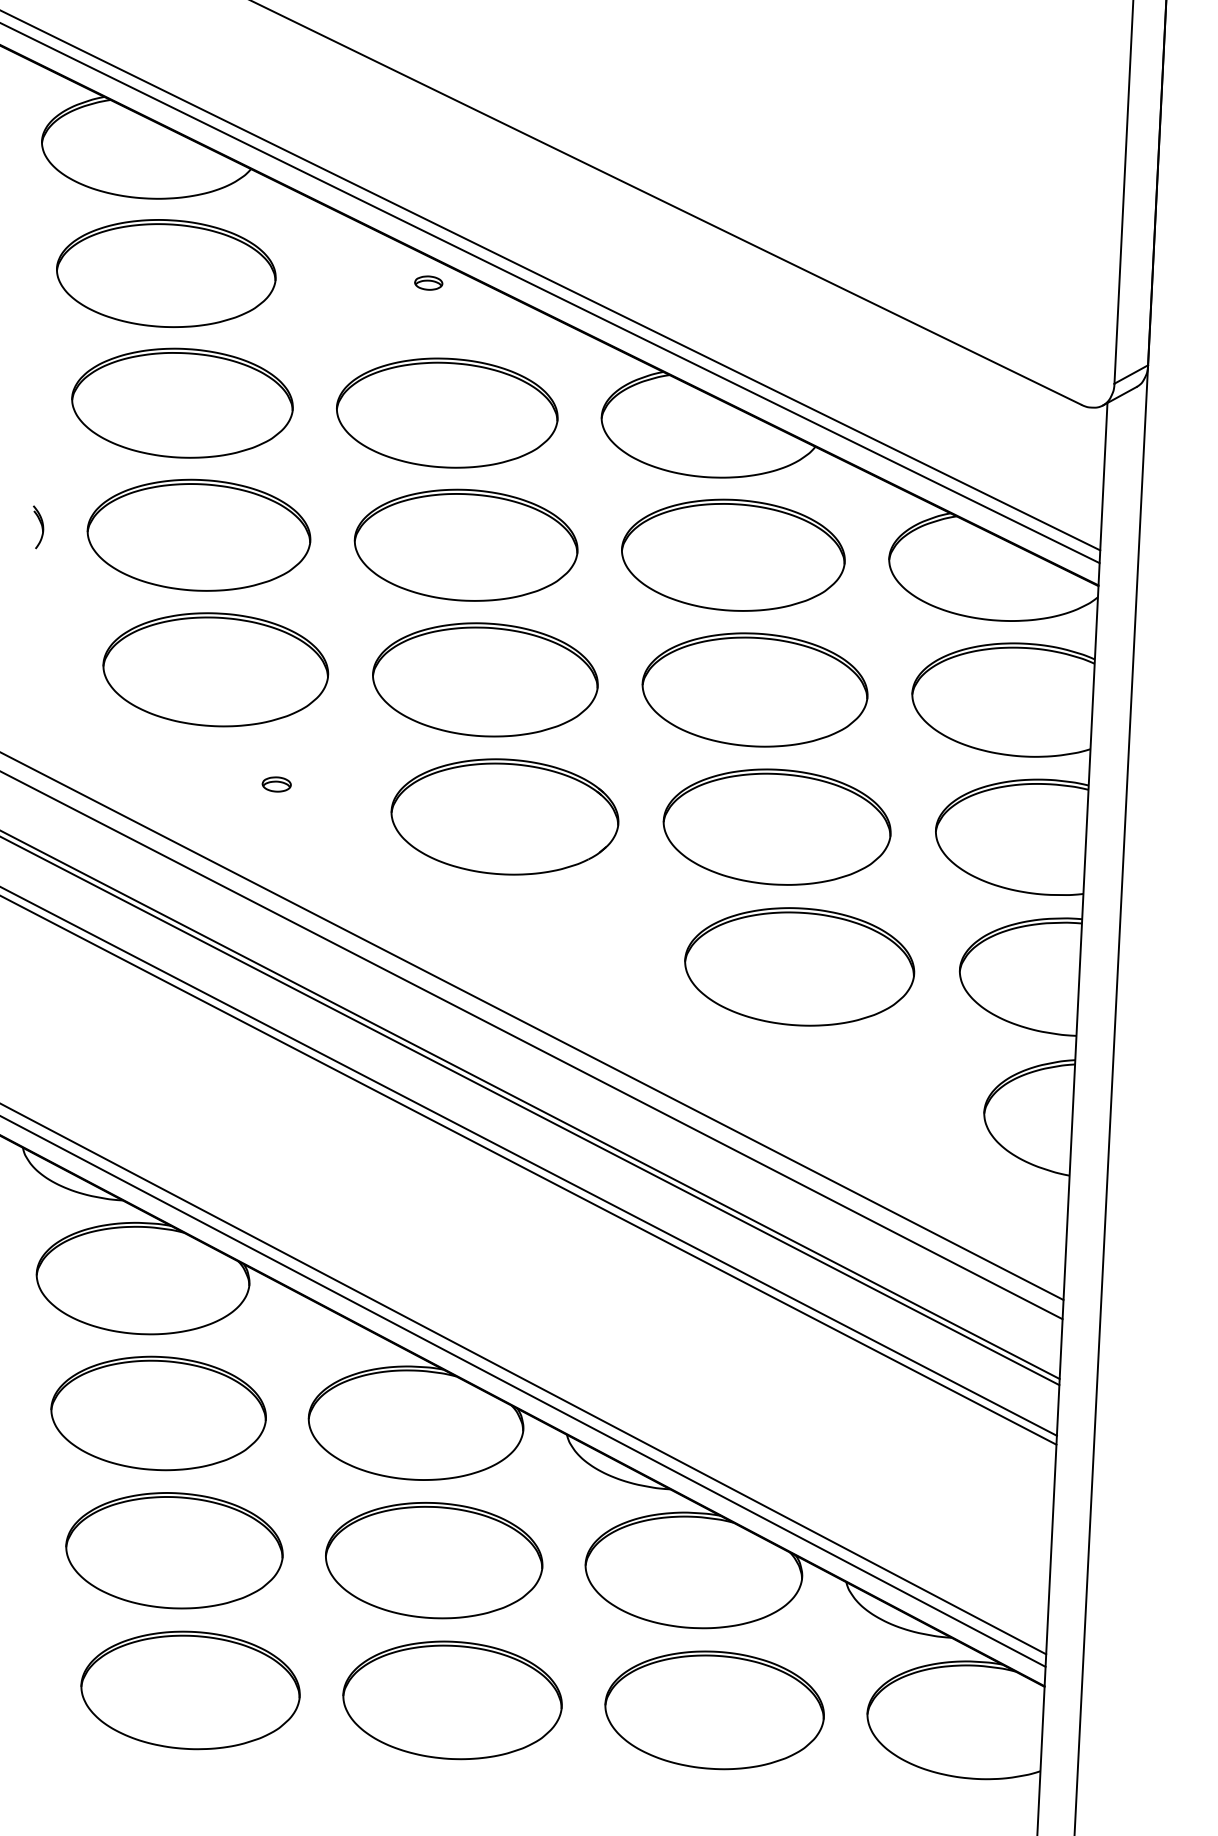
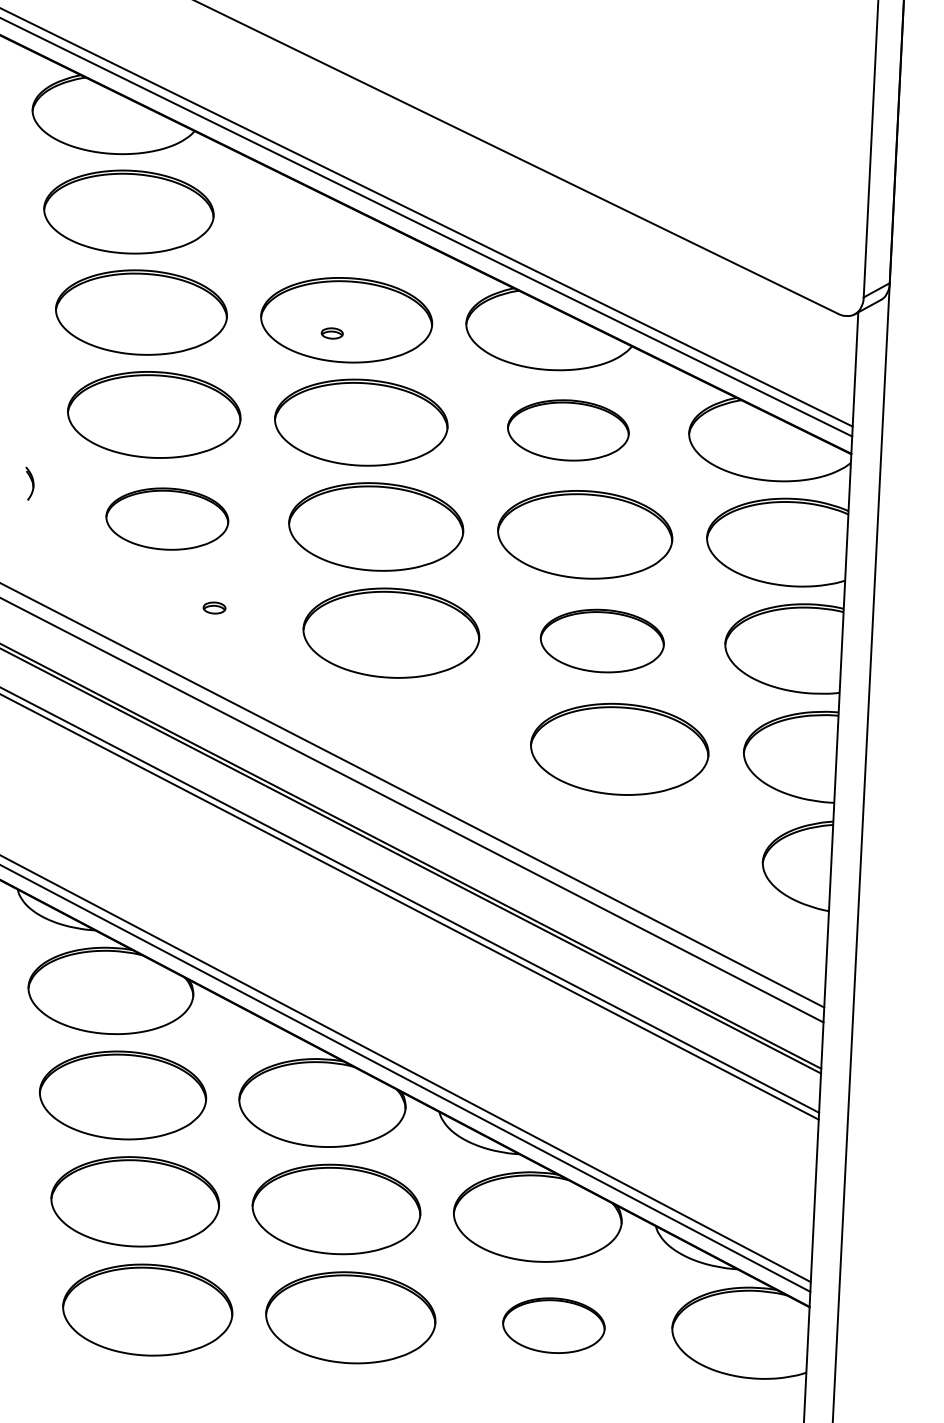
part: (427, 283) -> (331, 333), moved
part: (37, 527) -> (29, 483), moved
part: (733, 555) -> (568, 430), size x0.7
part: (216, 668) -> (167, 518), size x0.7
part: (777, 826) -> (602, 640), size x0.7
part: (714, 1710) -> (553, 1325), size x0.6

